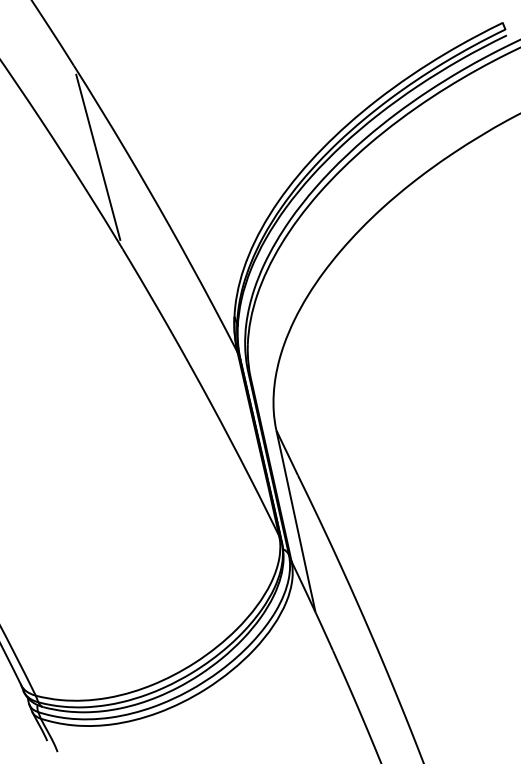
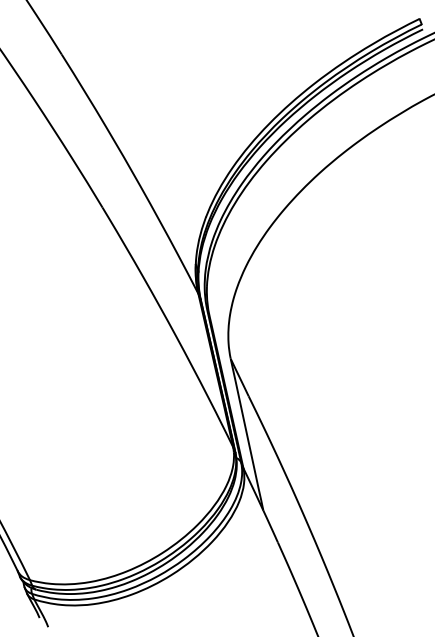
line: (98, 156) -> (82, 130), removed

